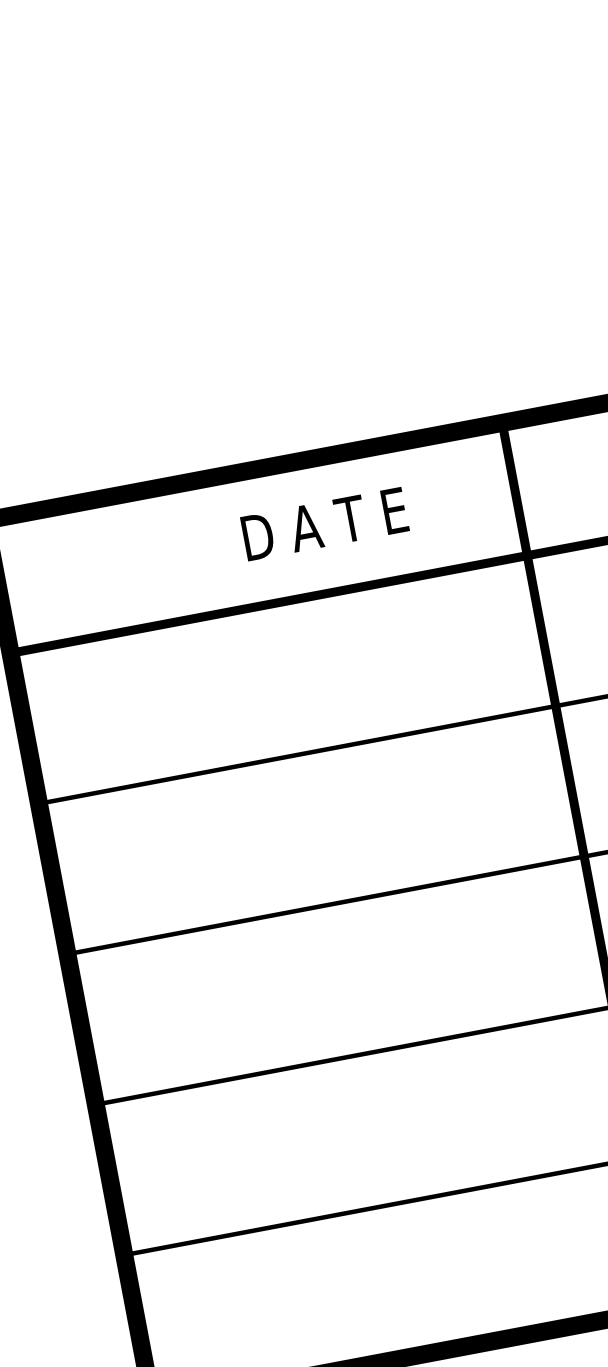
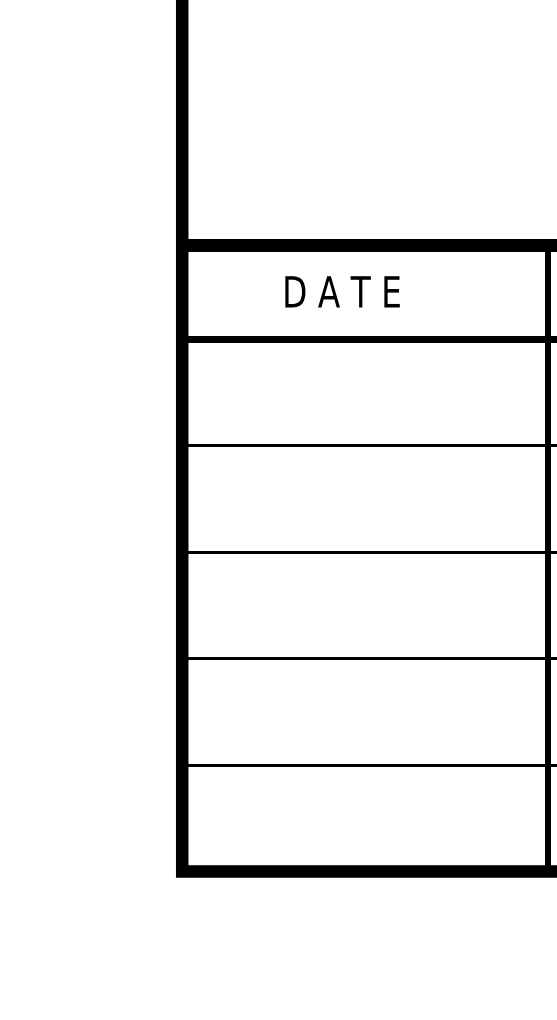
text: (324, 523) -> (342, 291), moved

